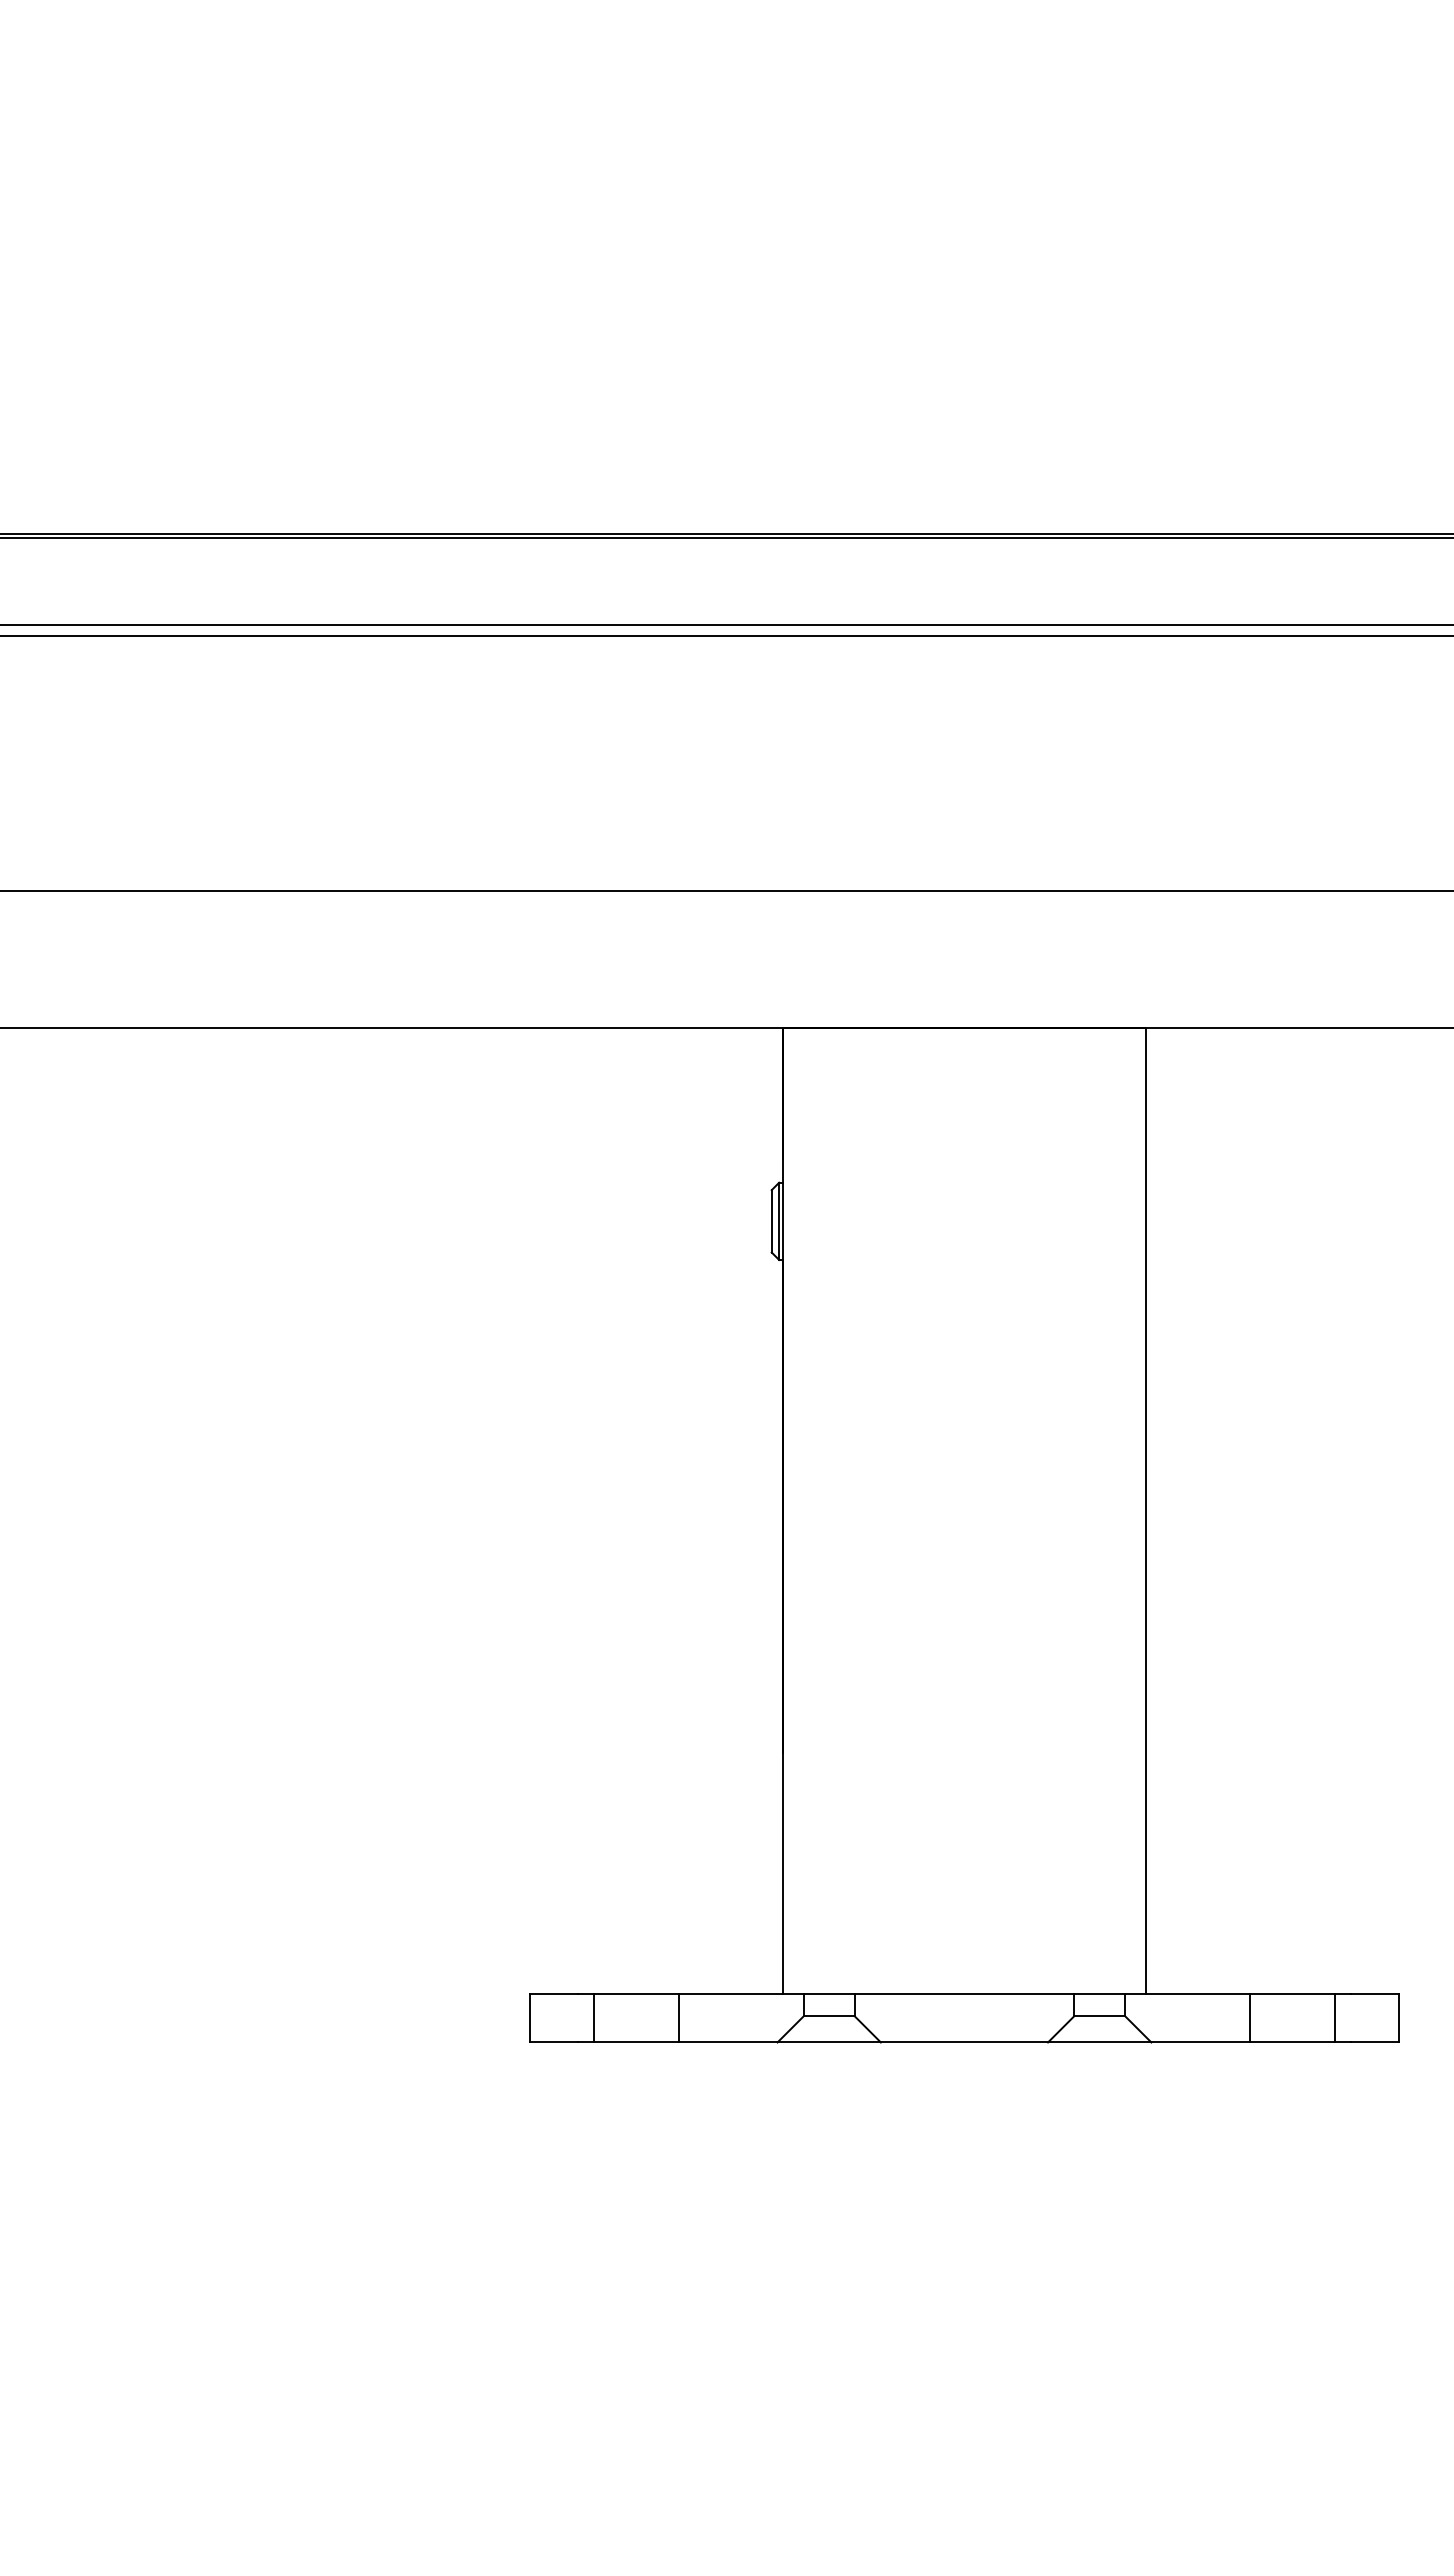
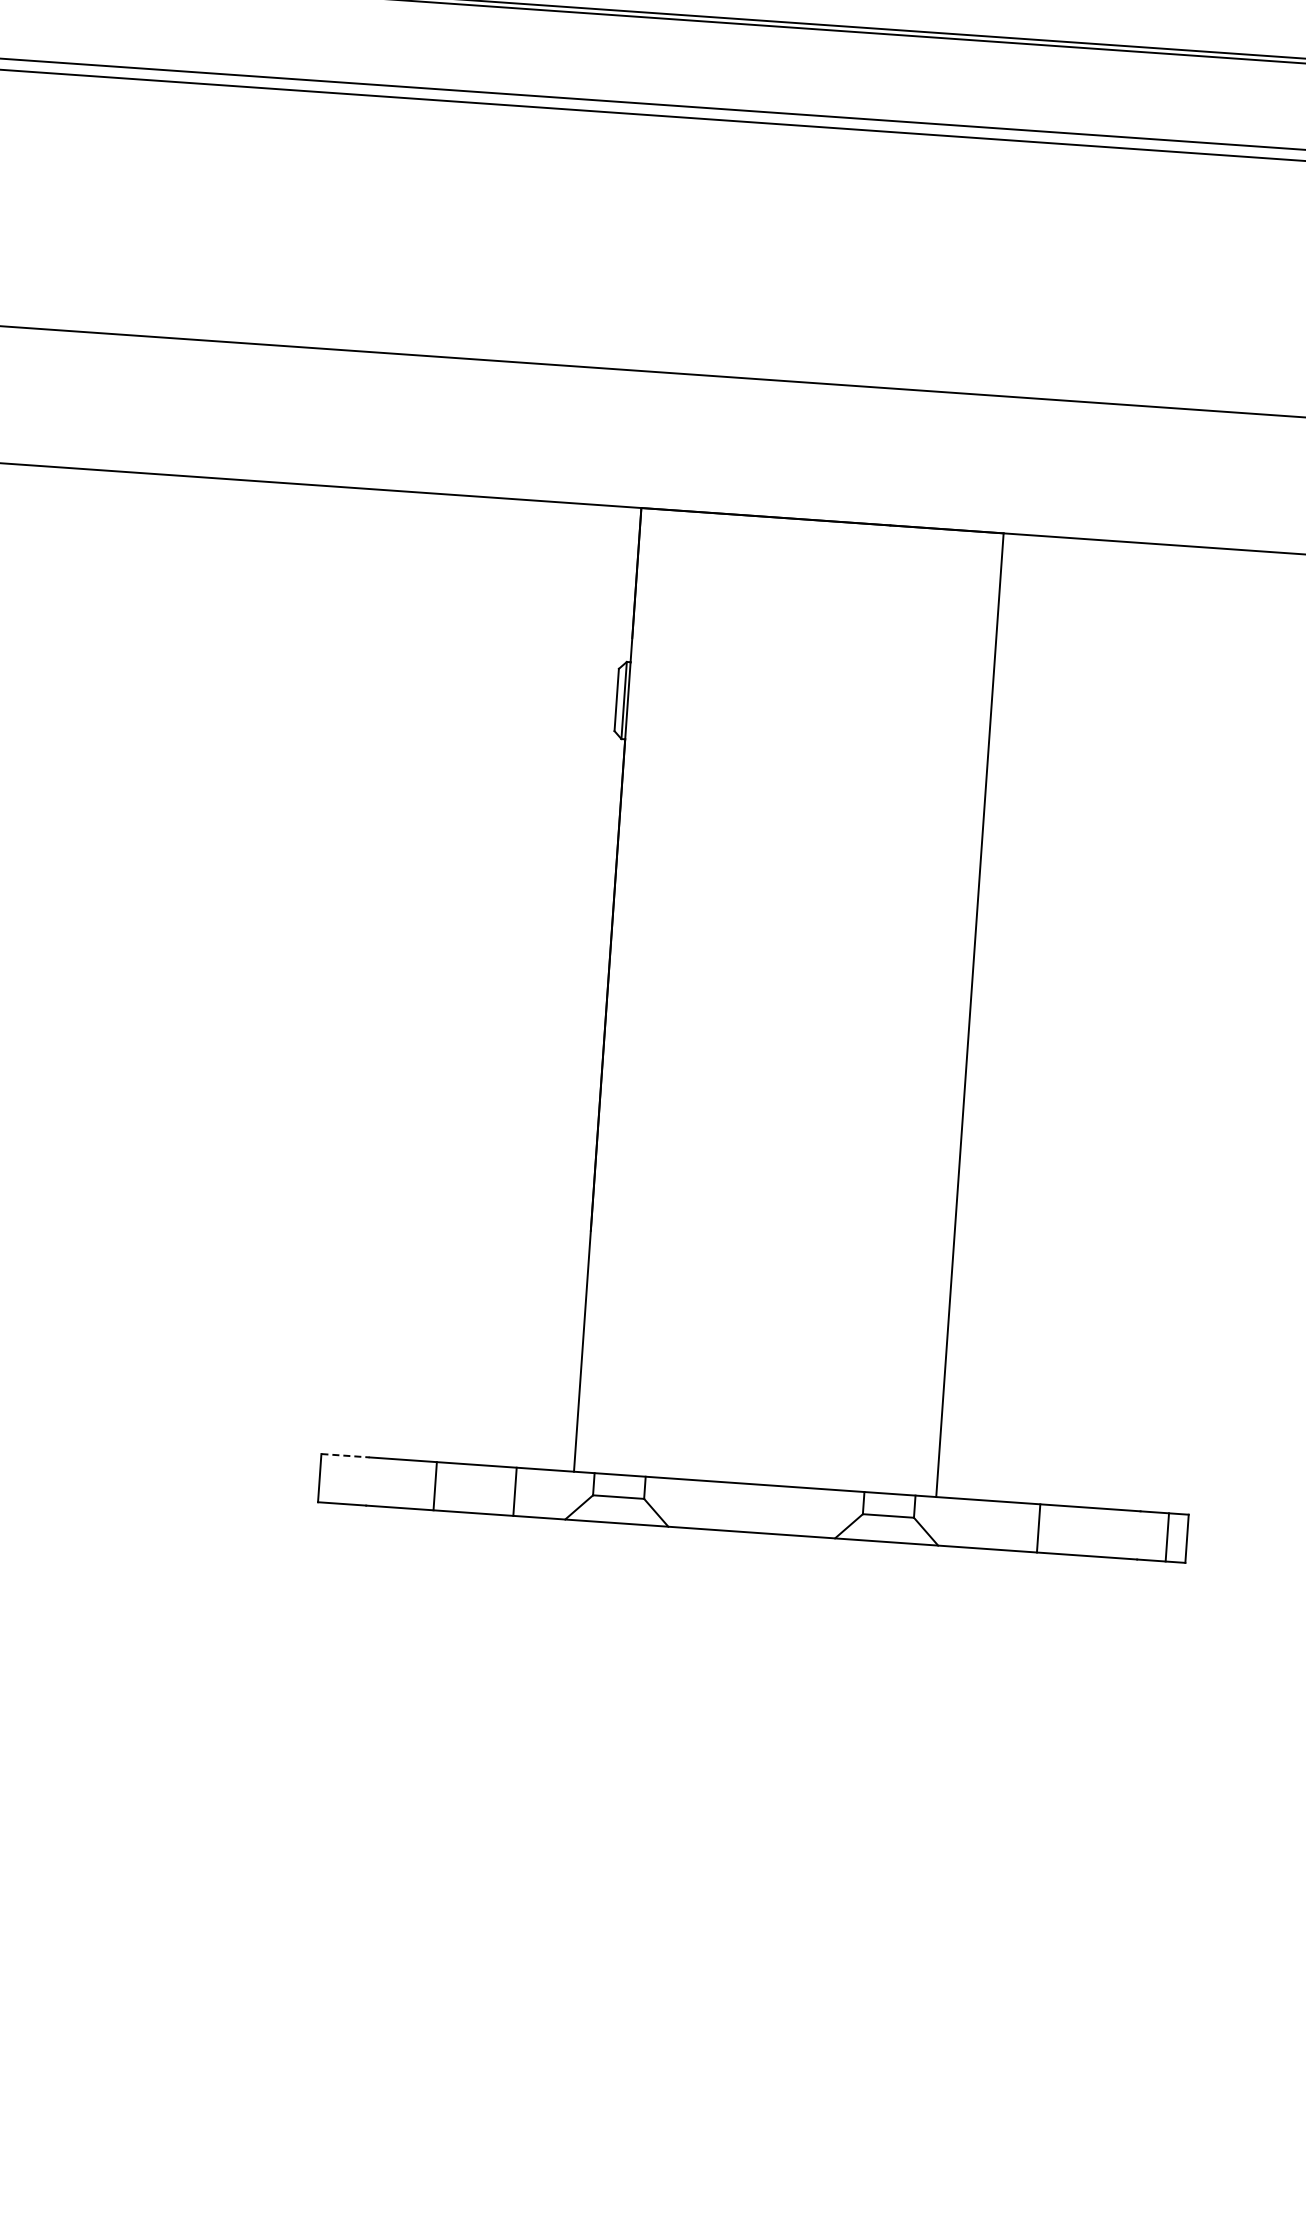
line: (554, 1994) -> (346, 1456), solid -> dashed
line: (593, 2018) -> (435, 1486), moved
line: (678, 2018) -> (514, 1491), moved
line: (1335, 2018) -> (1167, 1537), moved

